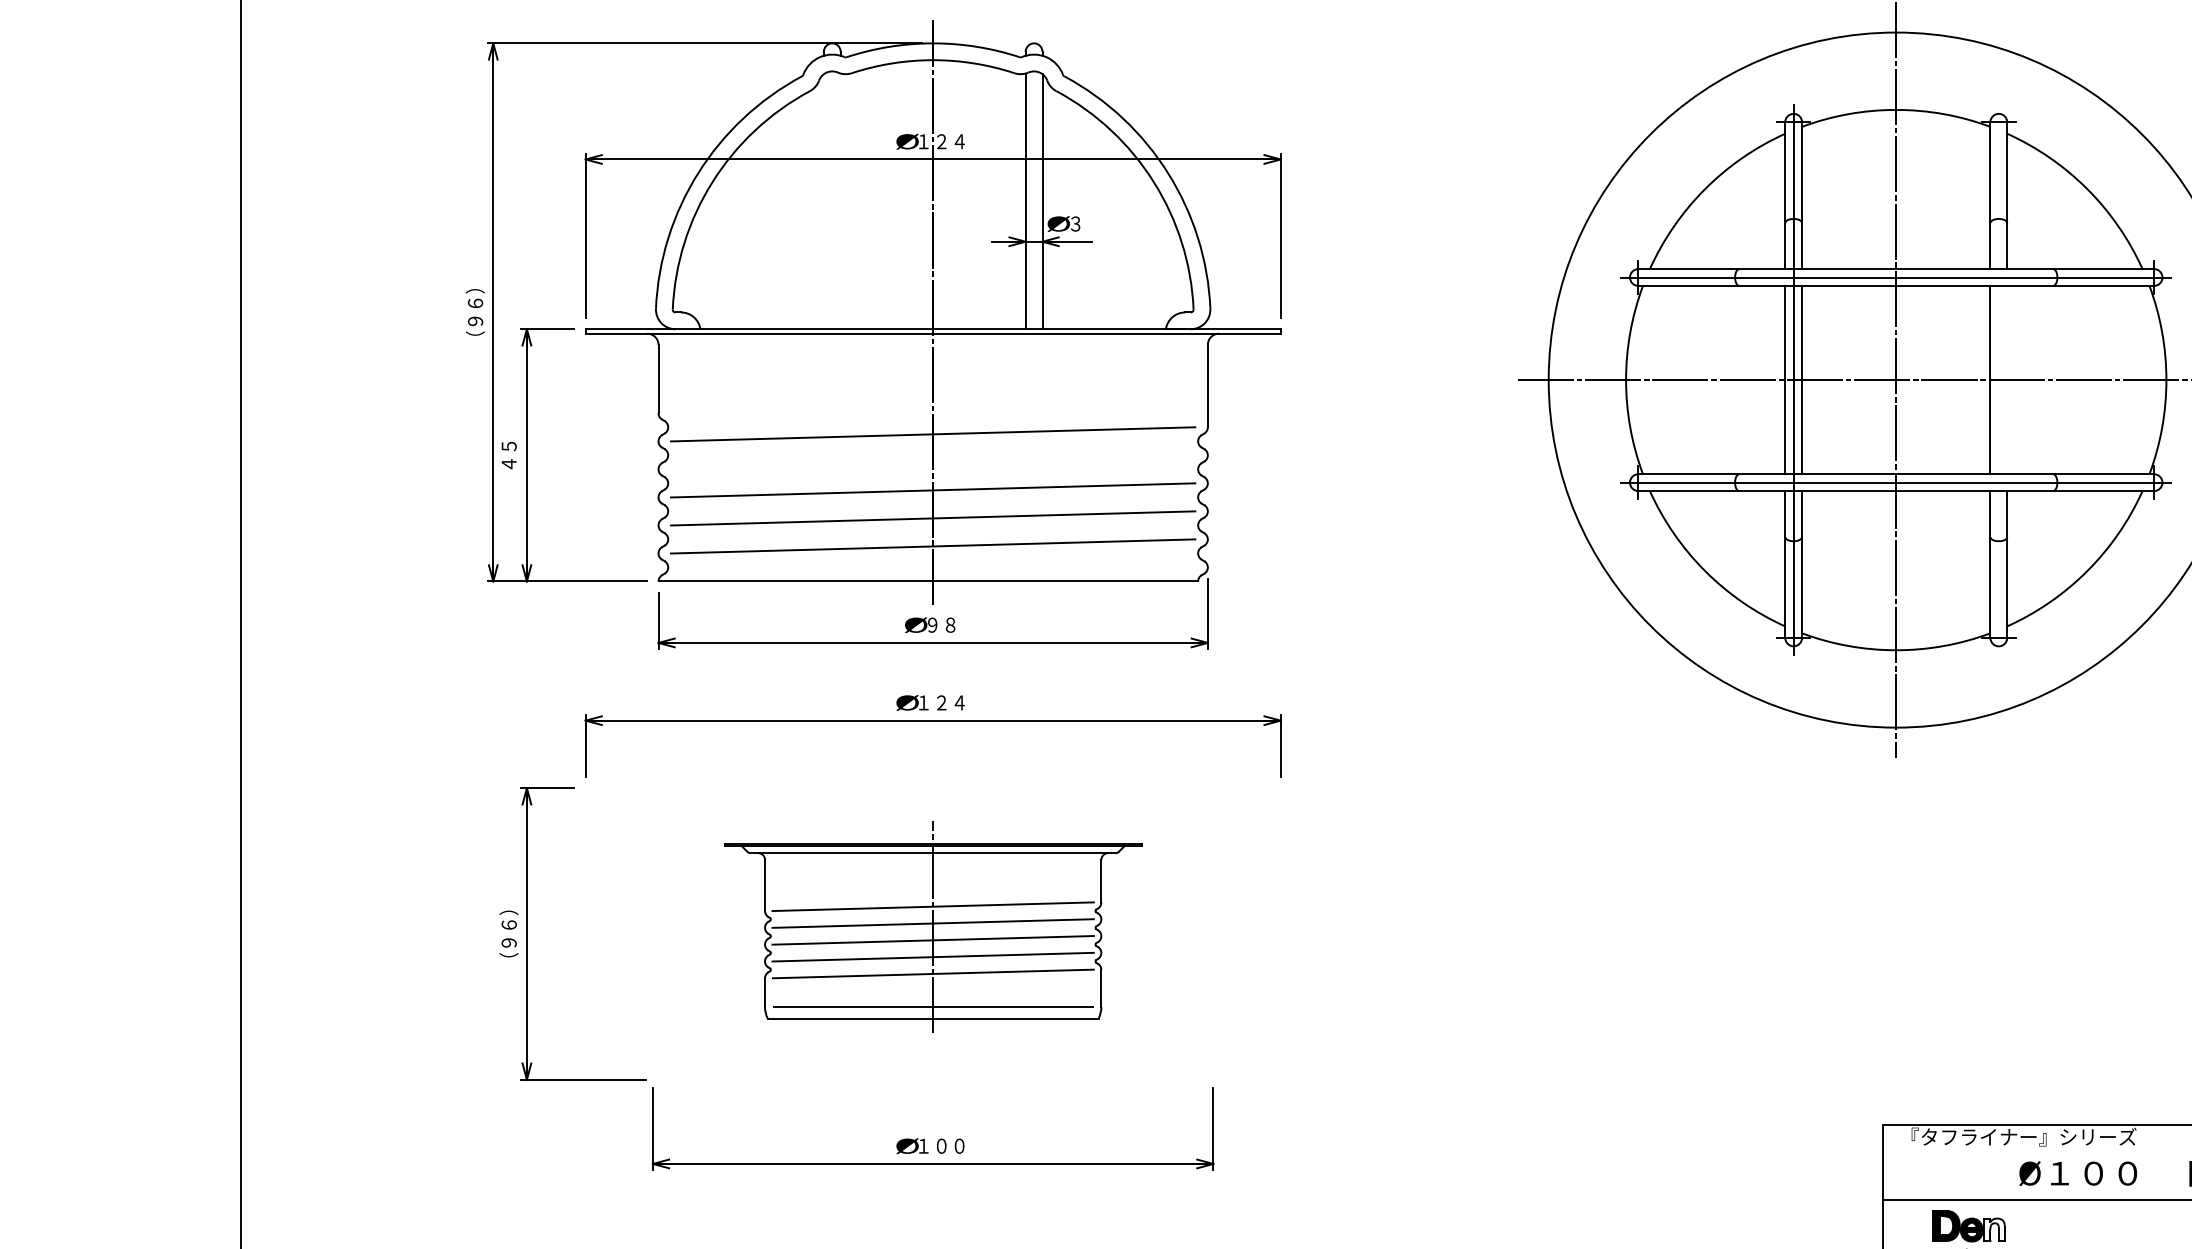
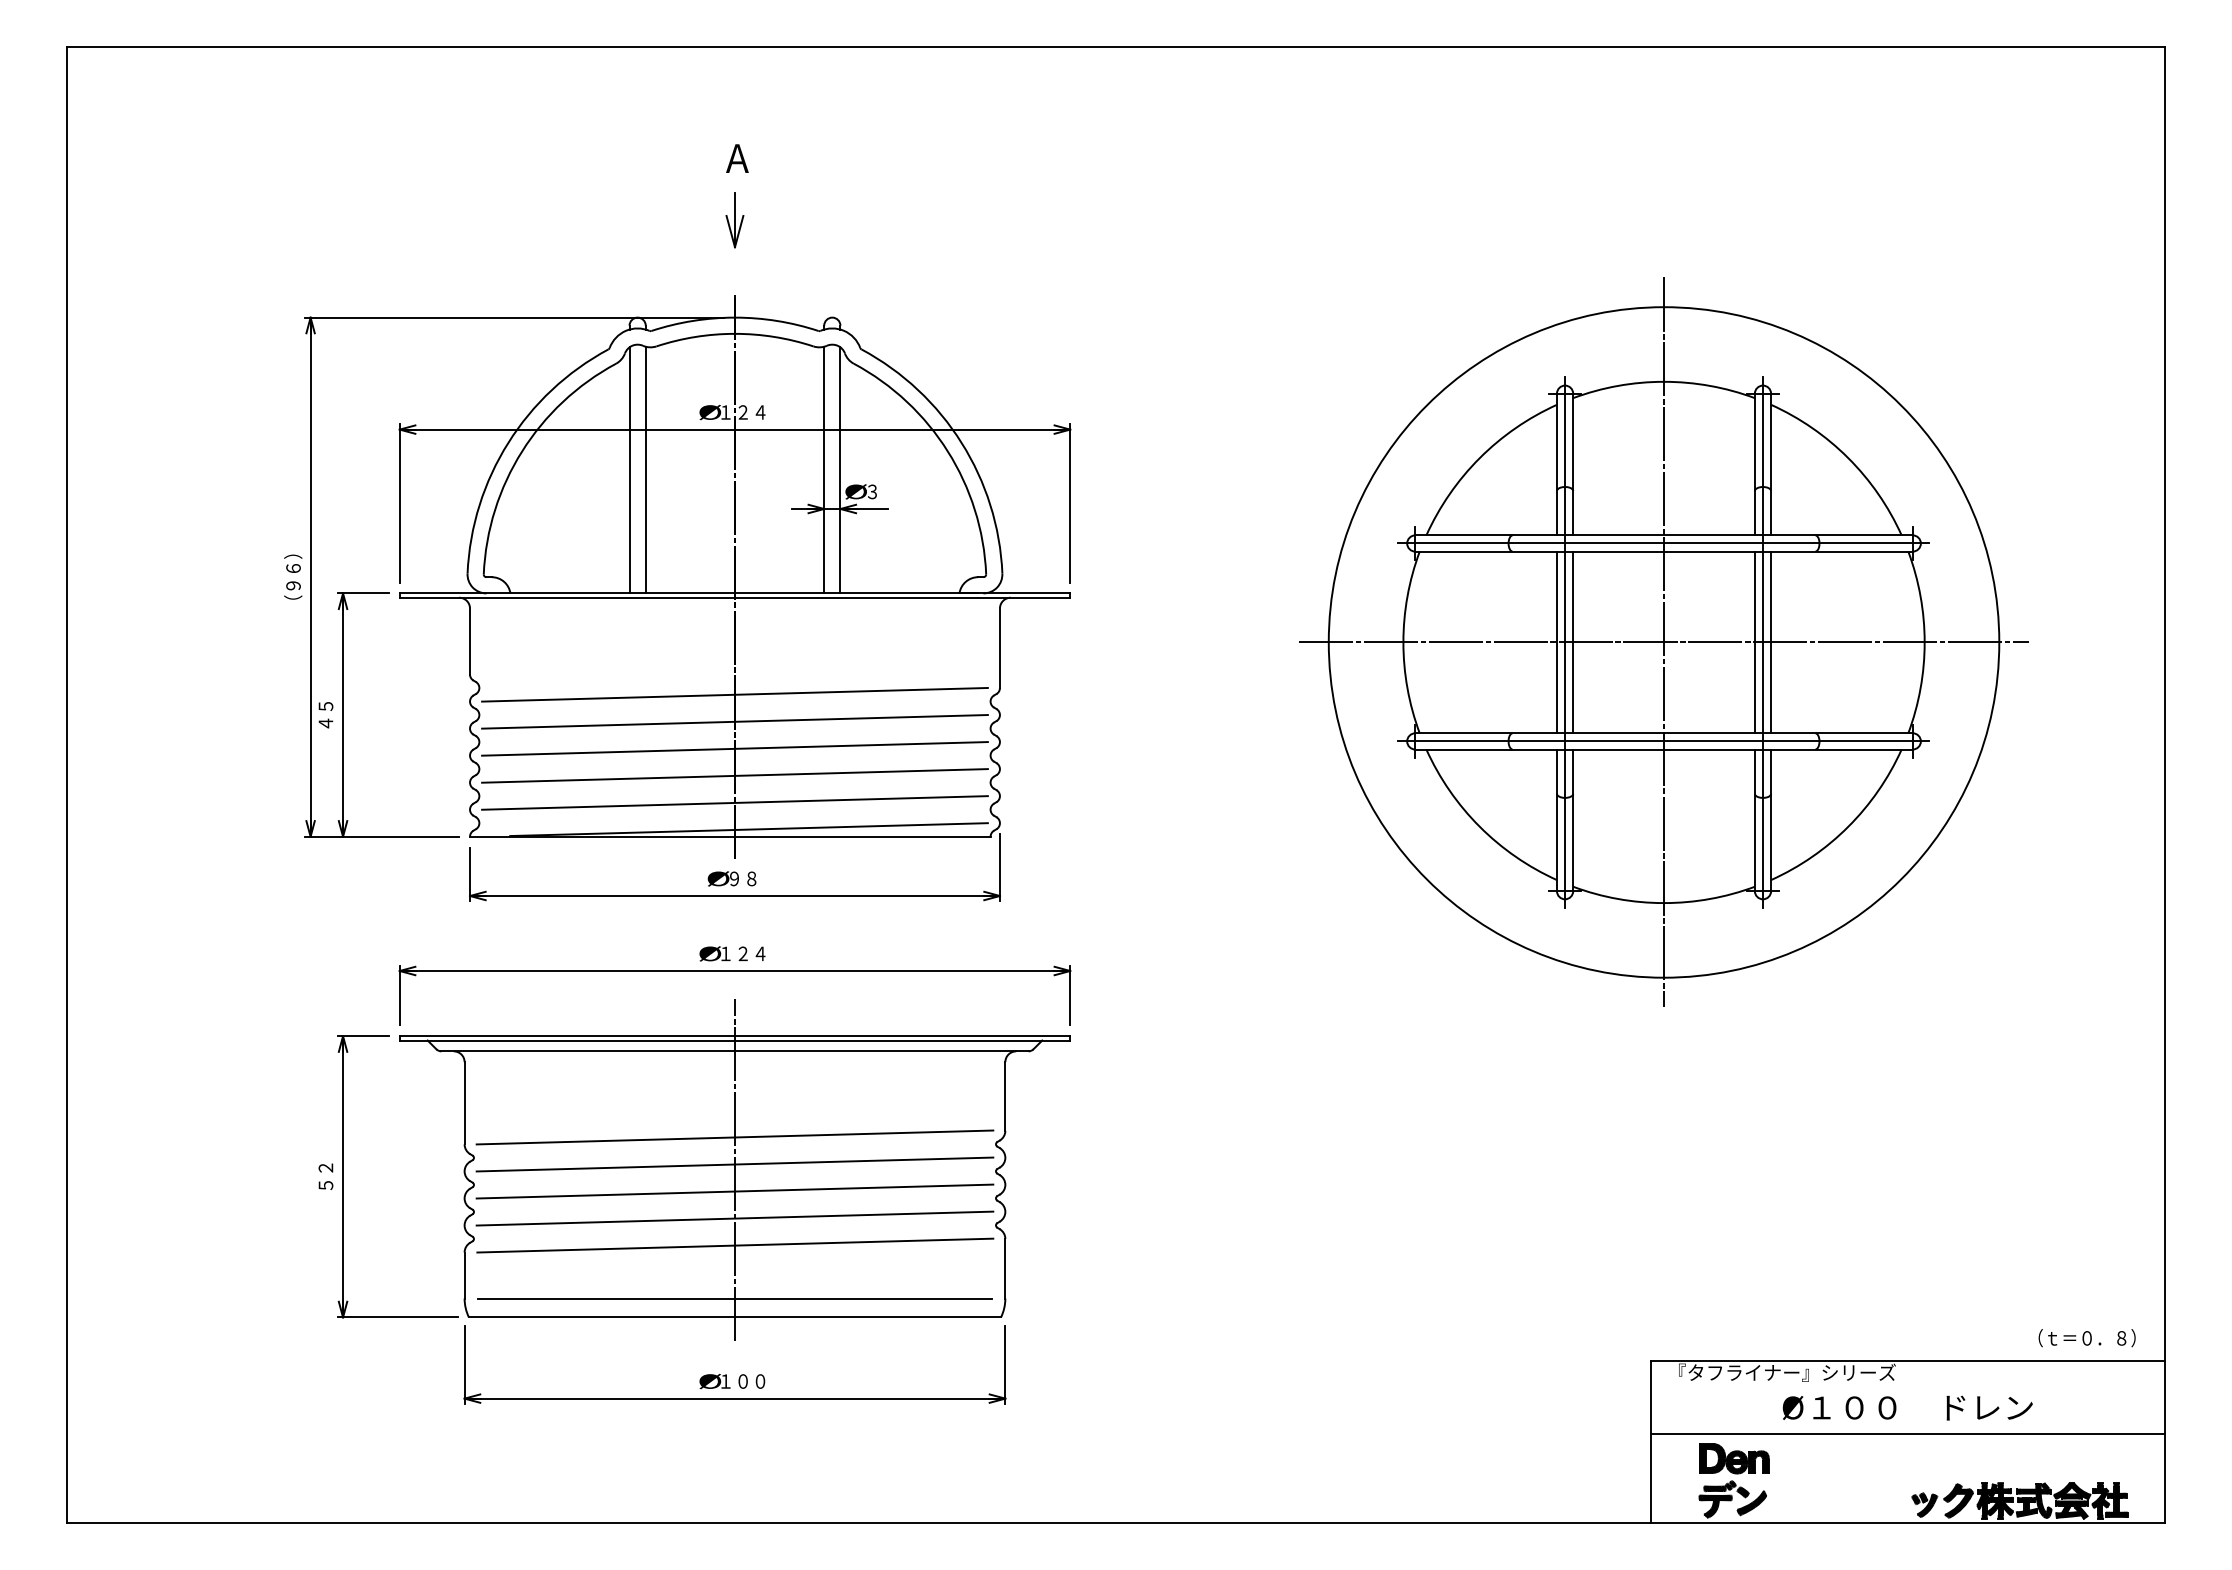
line: (840, 200) -> (645, 469), added
line: (823, 201) -> (629, 470), added
line: (1998, 380) -> (1762, 642), added
line: (2007, 380) -> (1771, 642), added
line: (932, 462) -> (734, 721), added
line: (947, 573) -> (748, 829), added
part: (932, 926) -> (734, 1169), size x1.67
text: (508, 933) -> (325, 1176), （９６） -> ５２
fill: (1994, 1229) -> (1758, 1461), added

